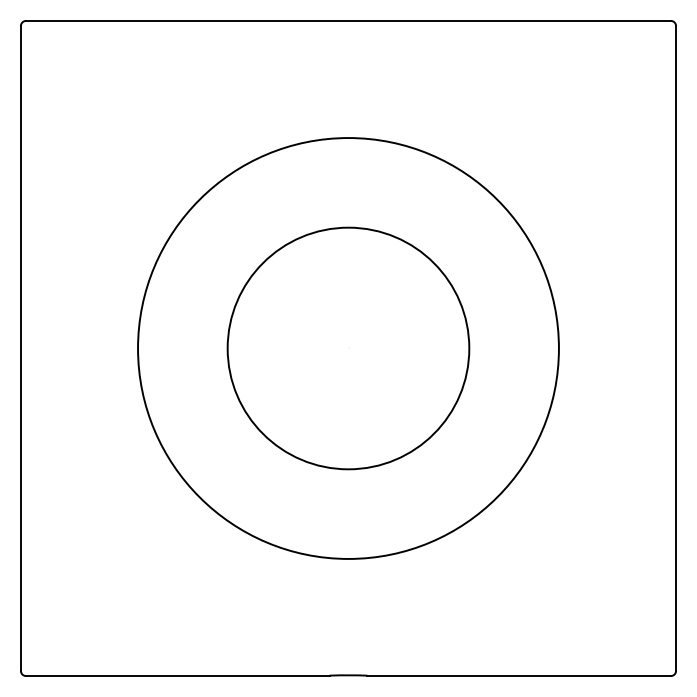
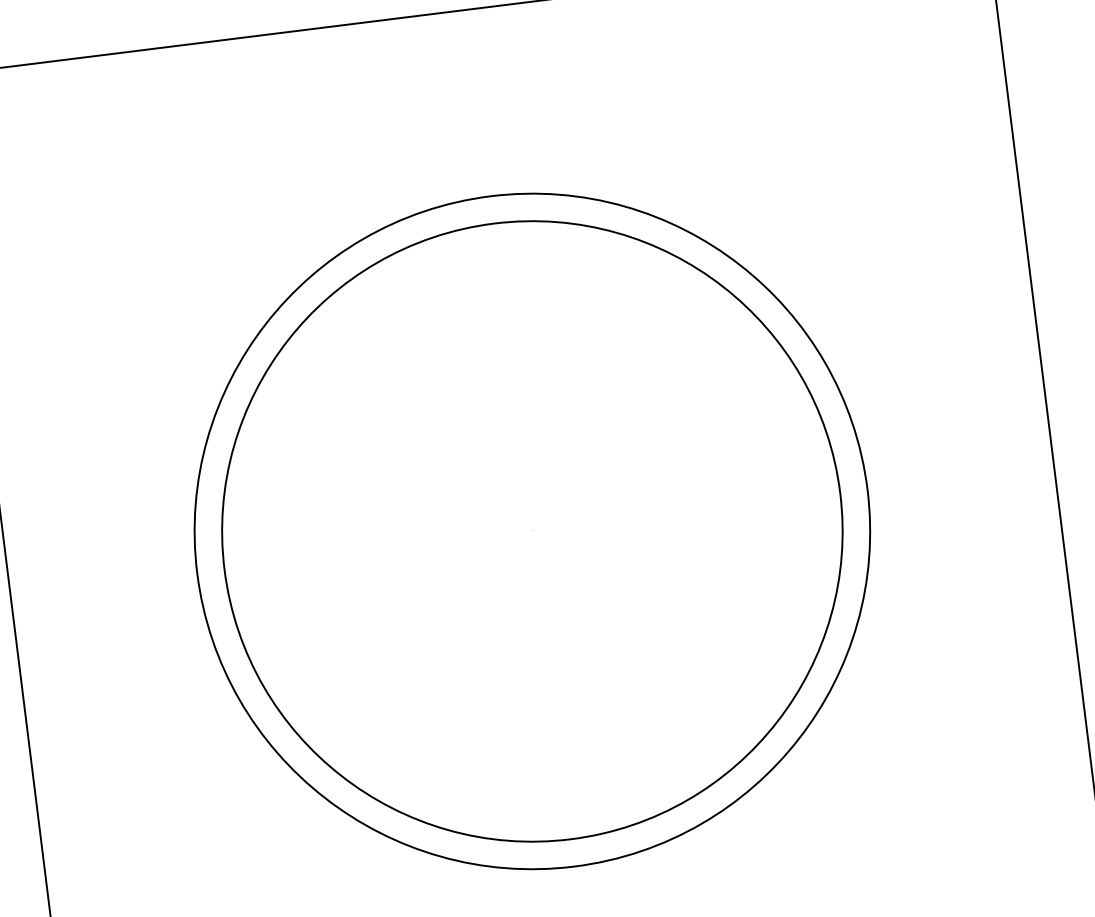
circle: (348, 348) -> (532, 531), size x1.6

